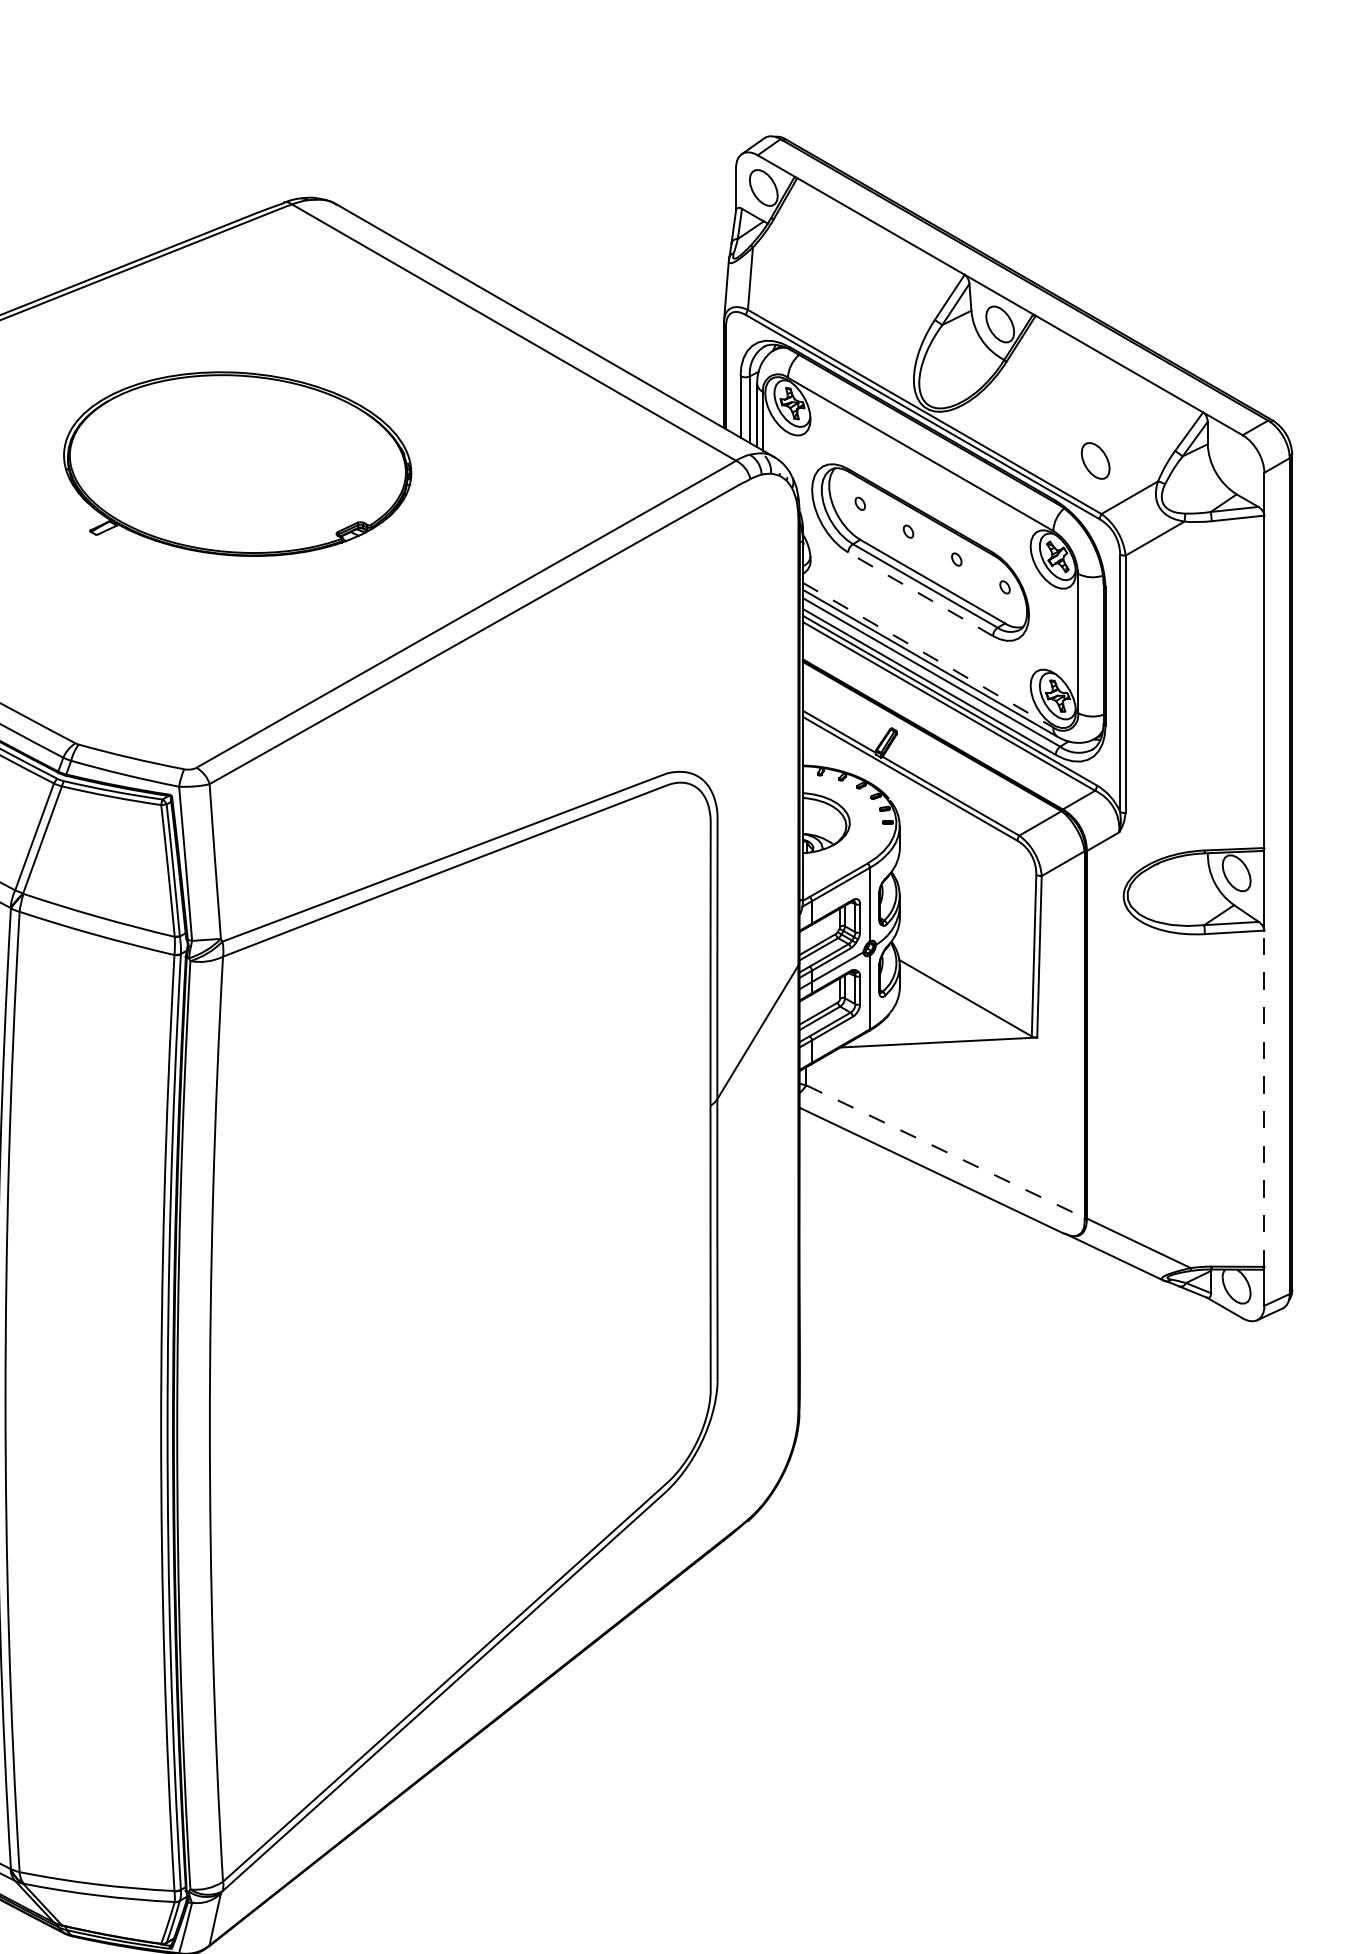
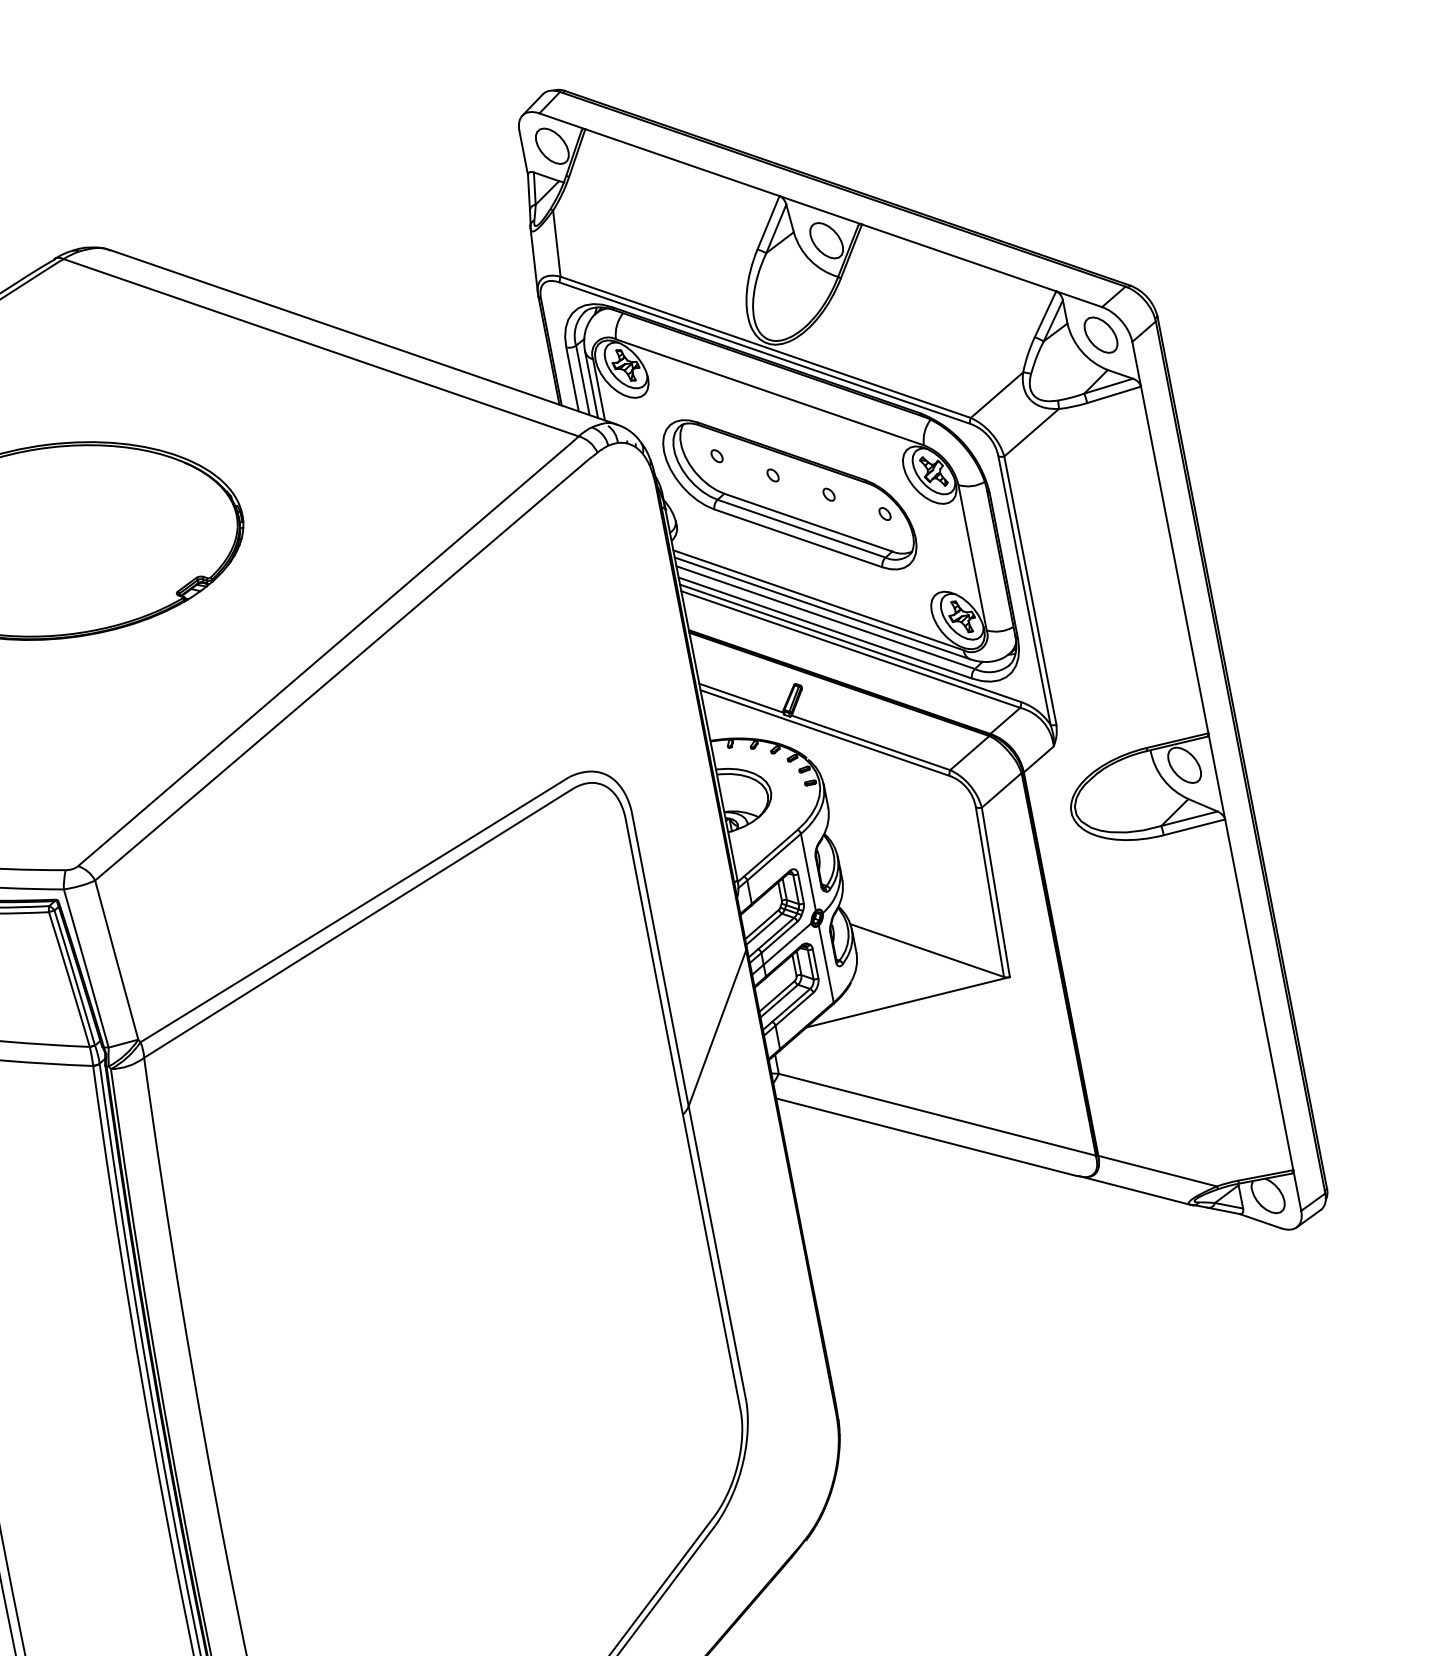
part: (1095, 460) -> (1100, 334), moved
line: (920, 594) -> (798, 538), dashed -> solid
line: (928, 655) -> (818, 600), dashed -> solid
line: (1264, 1098) -> (1259, 994), dashed -> solid
line: (946, 1151) -> (938, 1114), dashed -> solid

